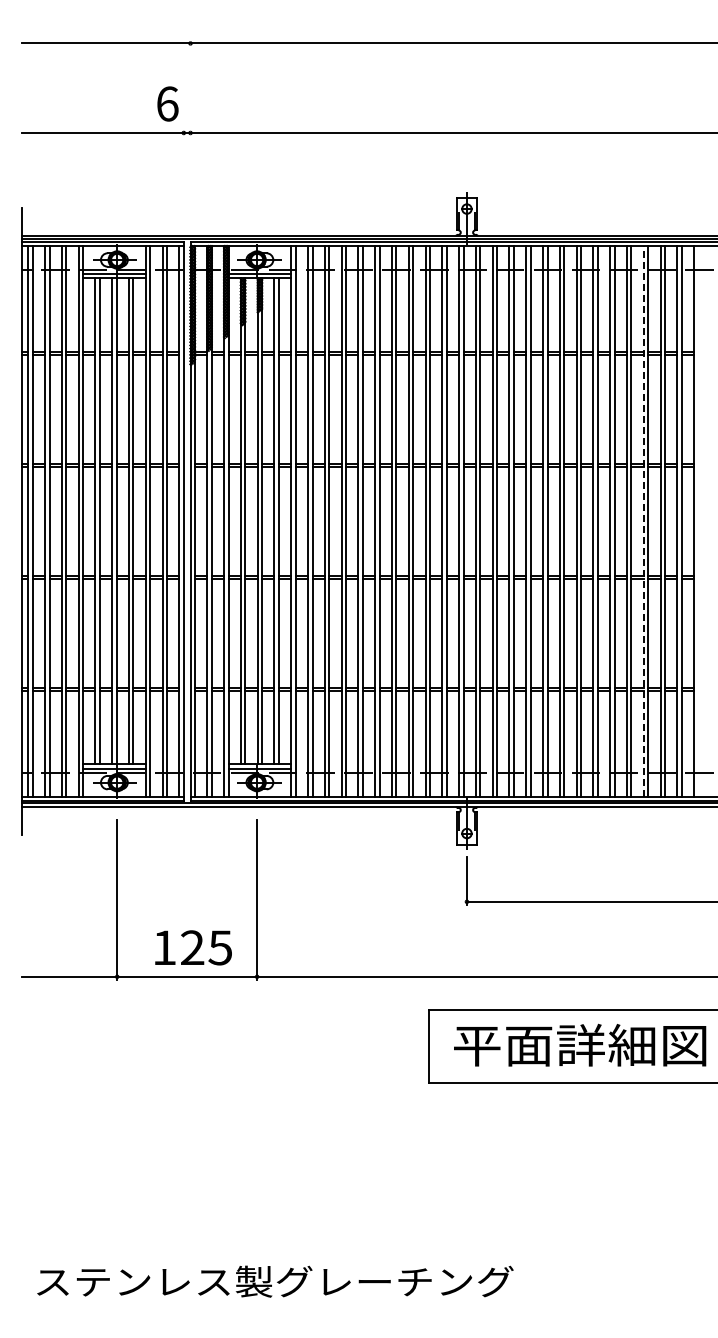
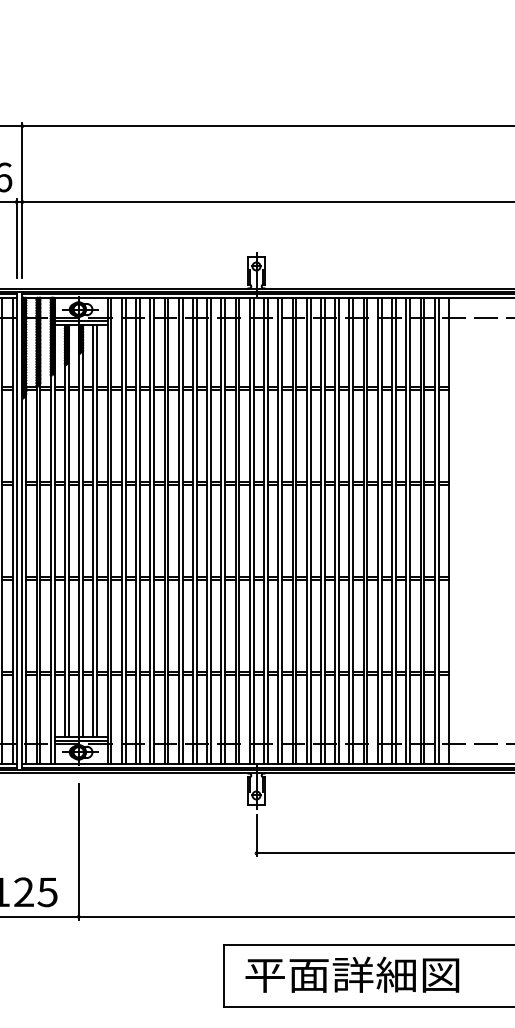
line: (190, 131) -> (22, 200), added
line: (183, 175) -> (16, 238), added
line: (643, 520) -> (406, 530), dashed -> solid

